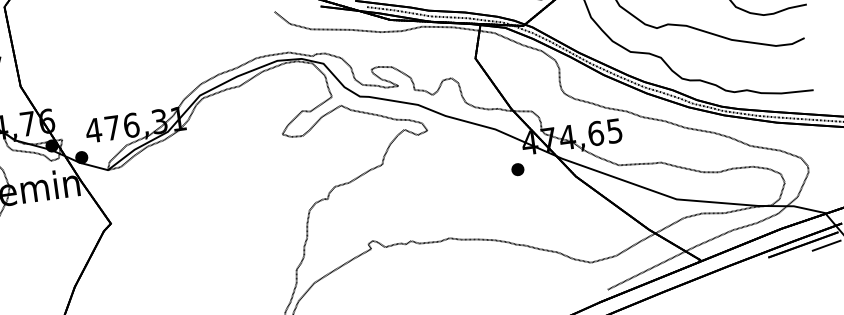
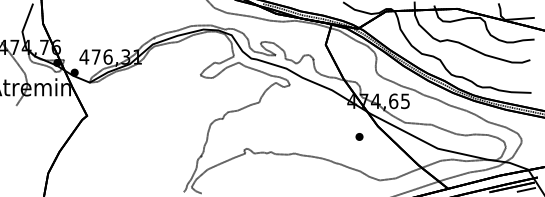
part: (517, 168) -> (359, 136), moved

